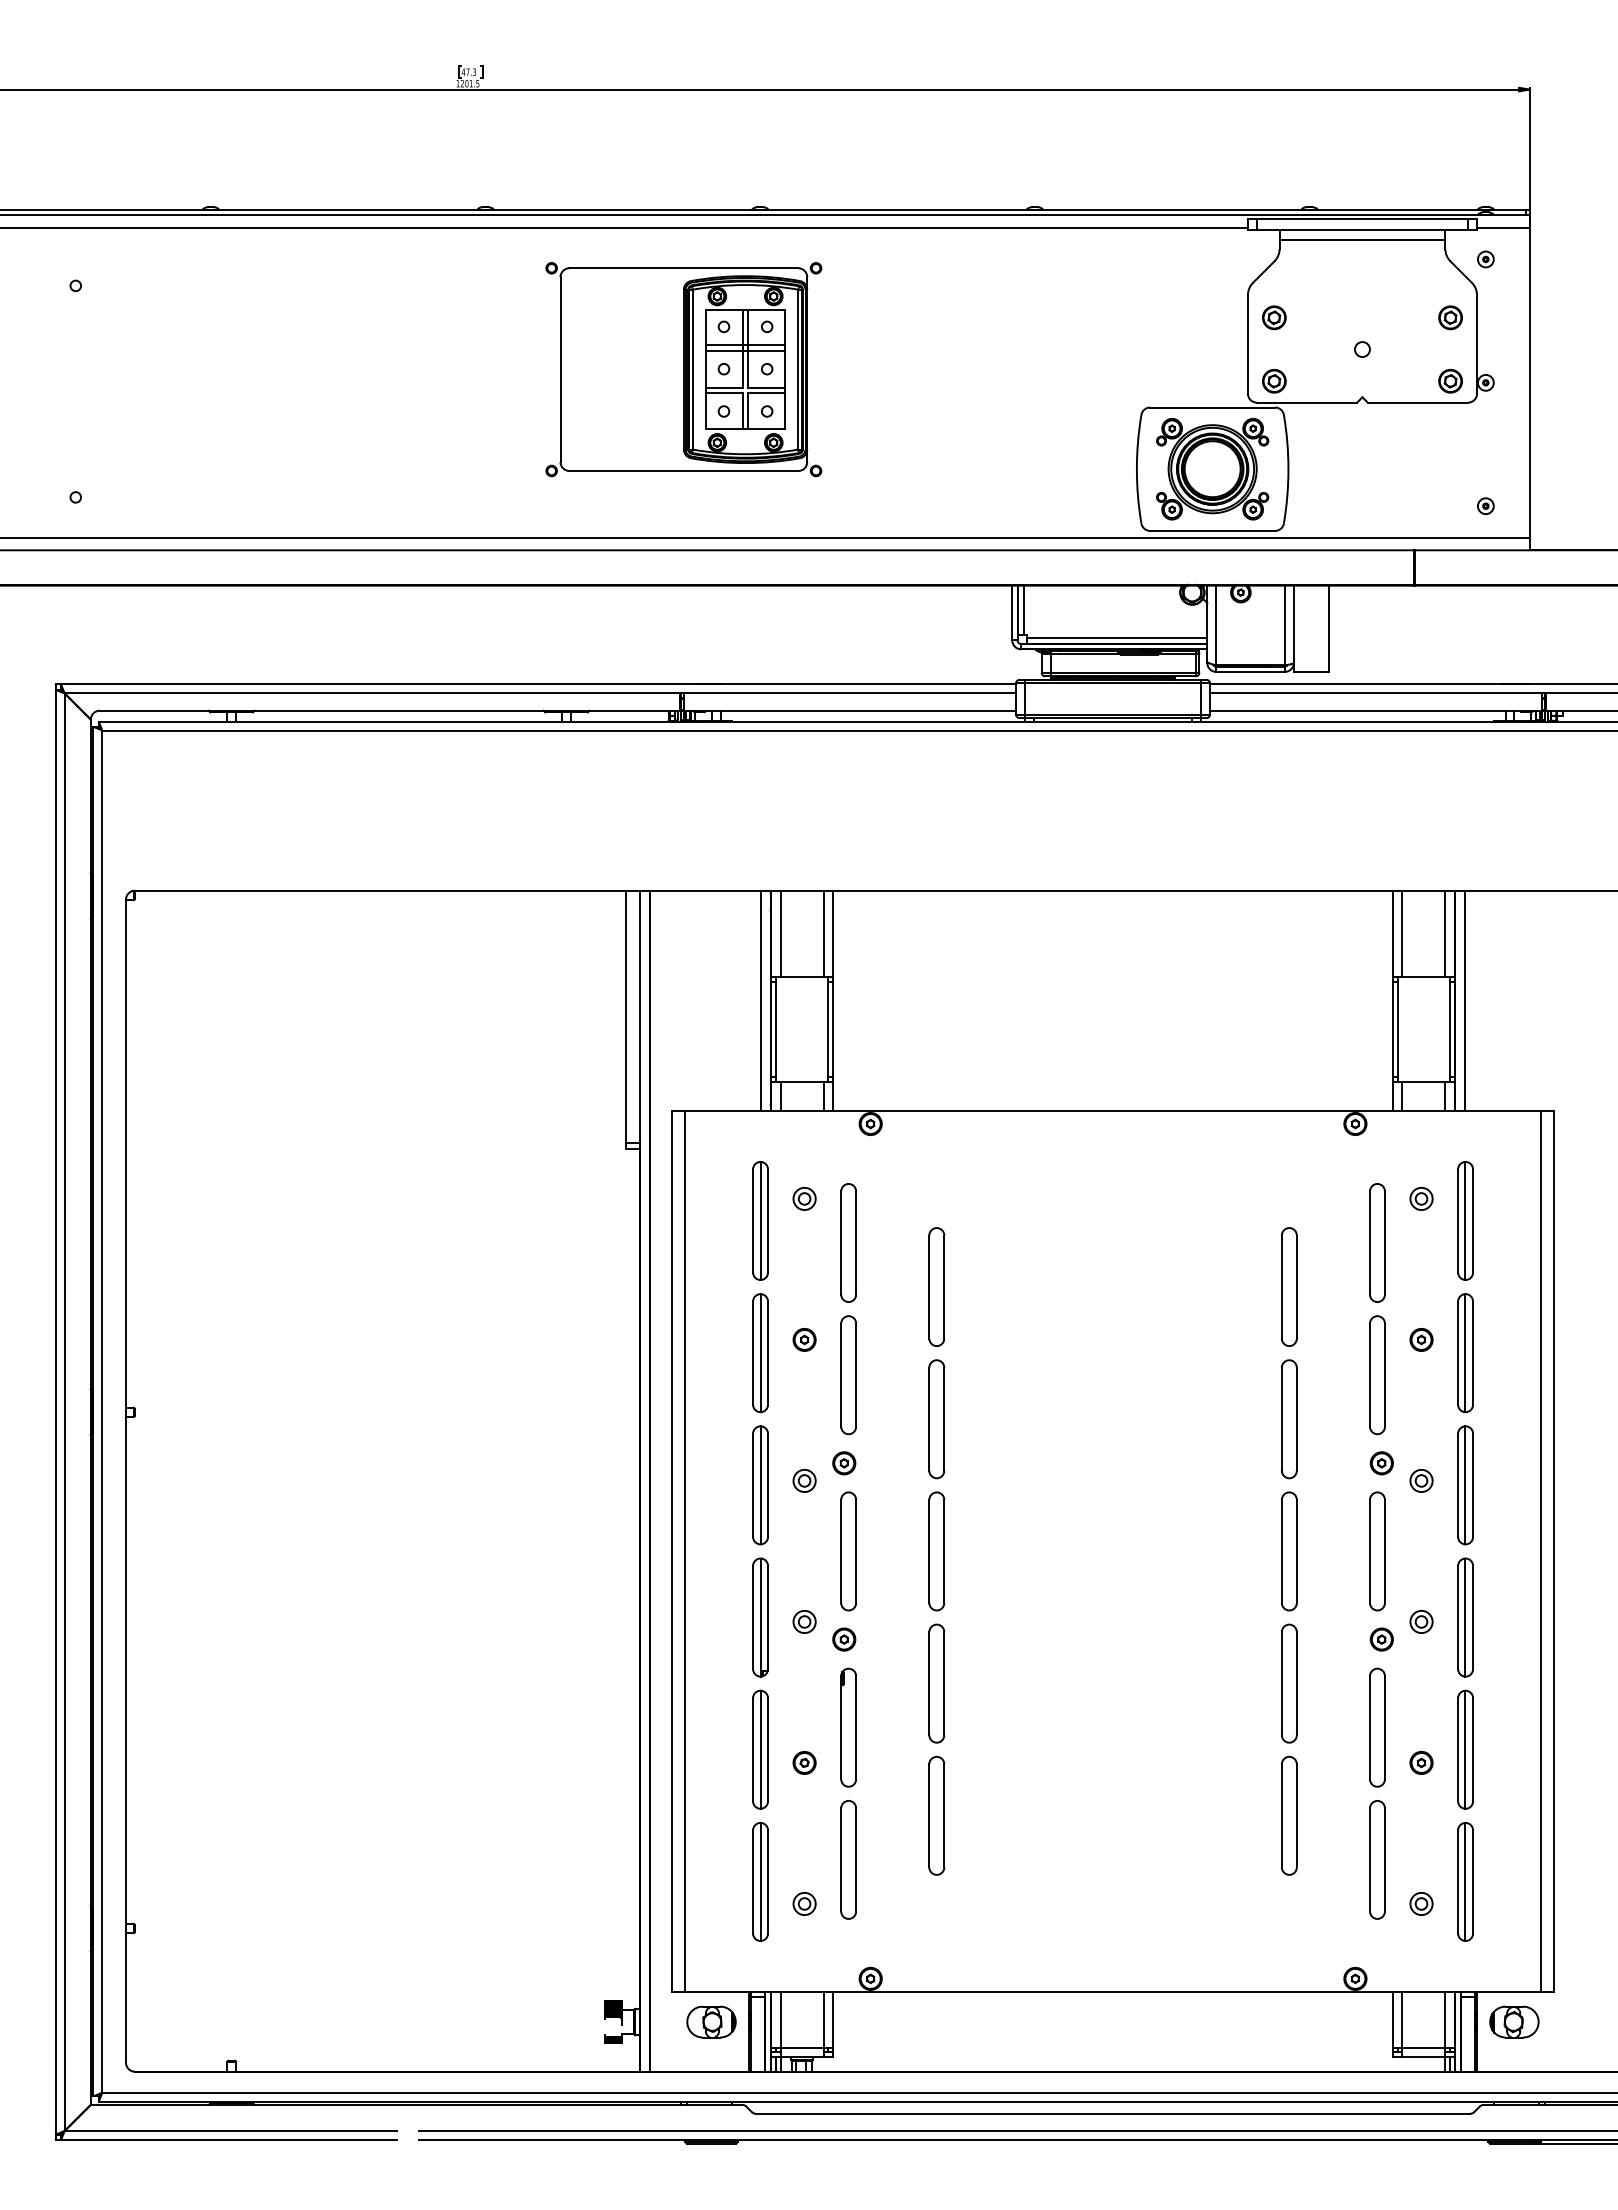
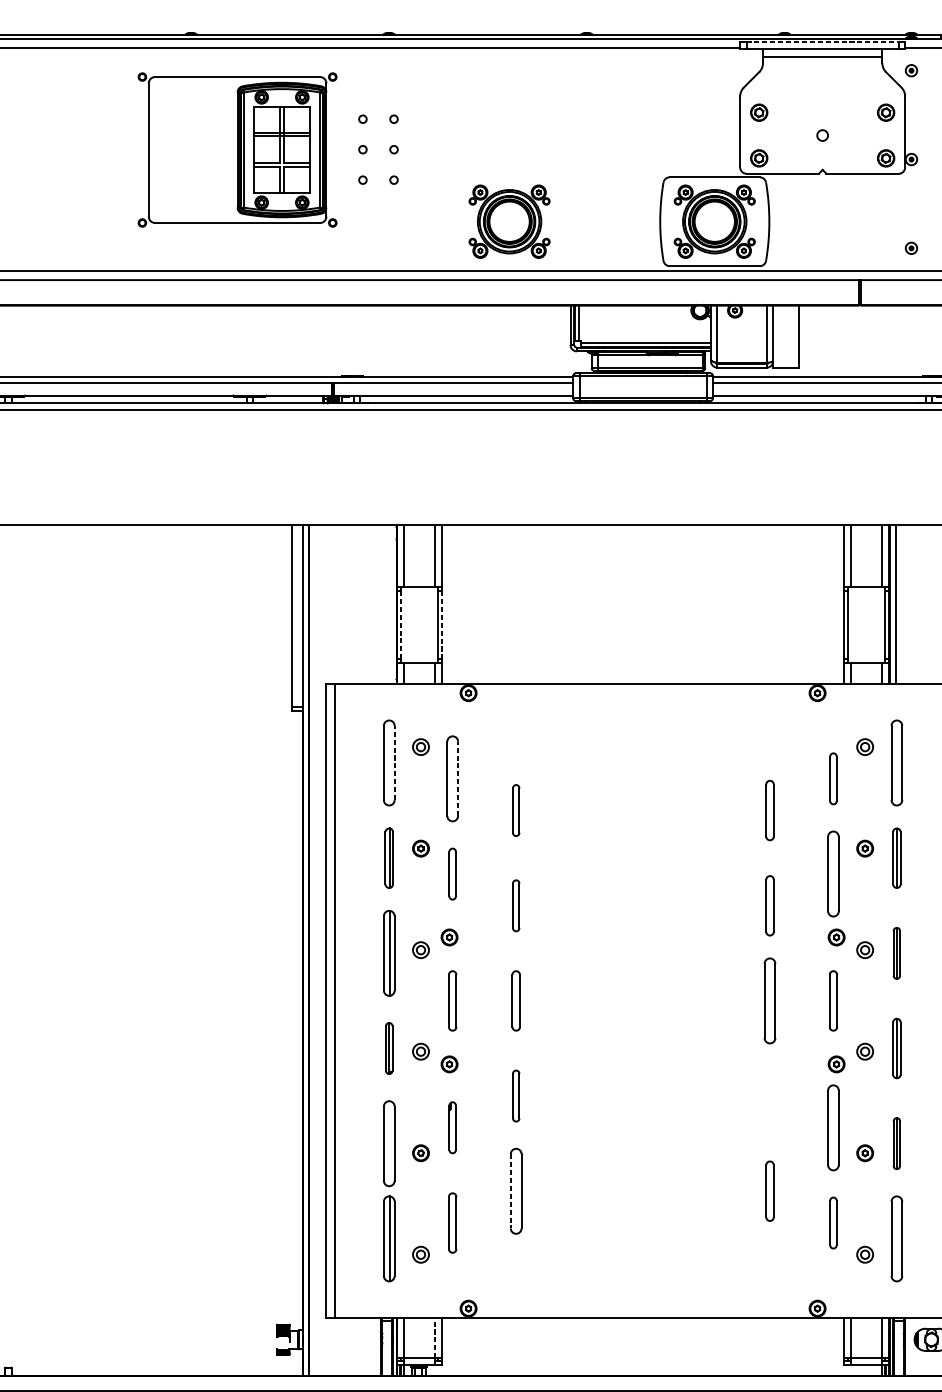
line: (1362, 219) -> (822, 41), solid -> dashed
part: (683, 369) -> (237, 149), moved
part: (927, 469) -> (509, 221), added
line: (761, 1000) -> (389, 604), removed
line: (776, 1029) -> (400, 625), solid -> dashed
line: (833, 1029) -> (441, 625), solid -> dashed
line: (761, 1220) -> (389, 762), removed
line: (768, 1220) -> (394, 762), solid -> dashed
line: (1464, 1220) -> (896, 762), removed
part: (1377, 1242) -> (833, 778), size x0.6
line: (856, 1243) -> (458, 779), solid -> dashed
part: (936, 1286) -> (515, 810), size x0.6
part: (1289, 1286) -> (770, 810), size x0.7
part: (760, 1353) -> (389, 858), size x0.7
part: (1465, 1353) -> (896, 858), size x0.7
part: (848, 1375) -> (452, 874), size x0.6
part: (936, 1419) -> (515, 905), size x0.6
part: (1289, 1419) -> (770, 905), size x0.7
part: (1465, 1485) -> (896, 953), size x0.6
part: (848, 1551) -> (452, 1000), size x0.7
part: (936, 1551) -> (515, 1000), size x0.7
part: (1377, 1551) -> (833, 1000), size x0.7
part: (760, 1617) -> (389, 1048), size x0.6
part: (1465, 1617) -> (896, 1048), size x0.7
part: (936, 1683) -> (515, 1096), size x0.6
part: (1289, 1683) -> (770, 1096), removed
part: (848, 1727) -> (452, 1127), size x0.6
line: (761, 1749) -> (389, 1143), removed
part: (1465, 1749) -> (896, 1143), size x0.6
line: (929, 1815) -> (510, 1191), solid -> dashed
part: (1289, 1815) -> (770, 1191), size x0.7
part: (848, 1859) -> (452, 1222), size x0.7
part: (1377, 1859) -> (833, 1222), size x0.6
line: (1464, 1881) -> (896, 1238), removed
line: (823, 2019) -> (434, 1337), solid -> dashed
part: (711, 2021) -> (353, 1339), removed

